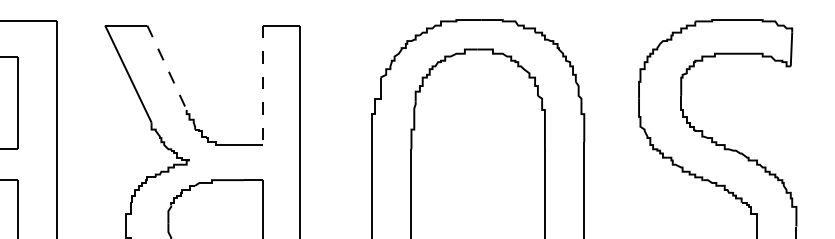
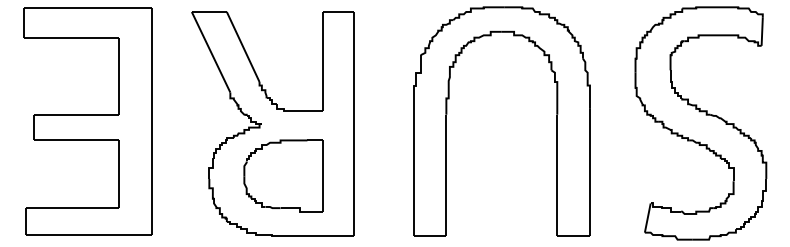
line: (167, 68) -> (243, 47), dashed -> solid
line: (262, 85) -> (322, 61), dashed -> solid

